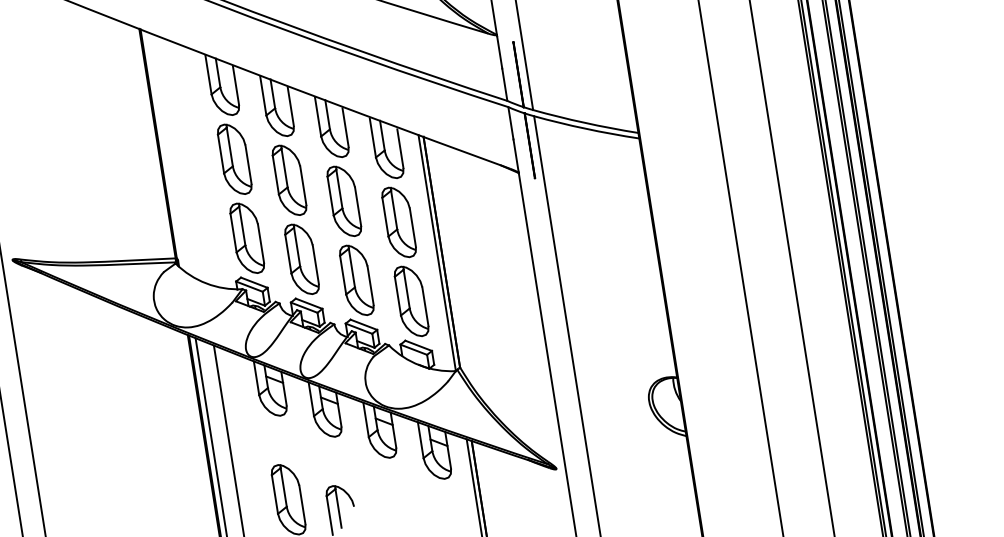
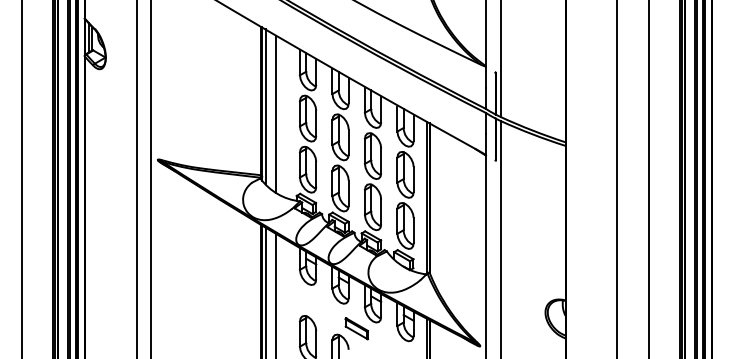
line: (165, 151) -> (265, 106), added
line: (184, 159) -> (276, 113), added
part: (360, 471) -> (356, 328), added

